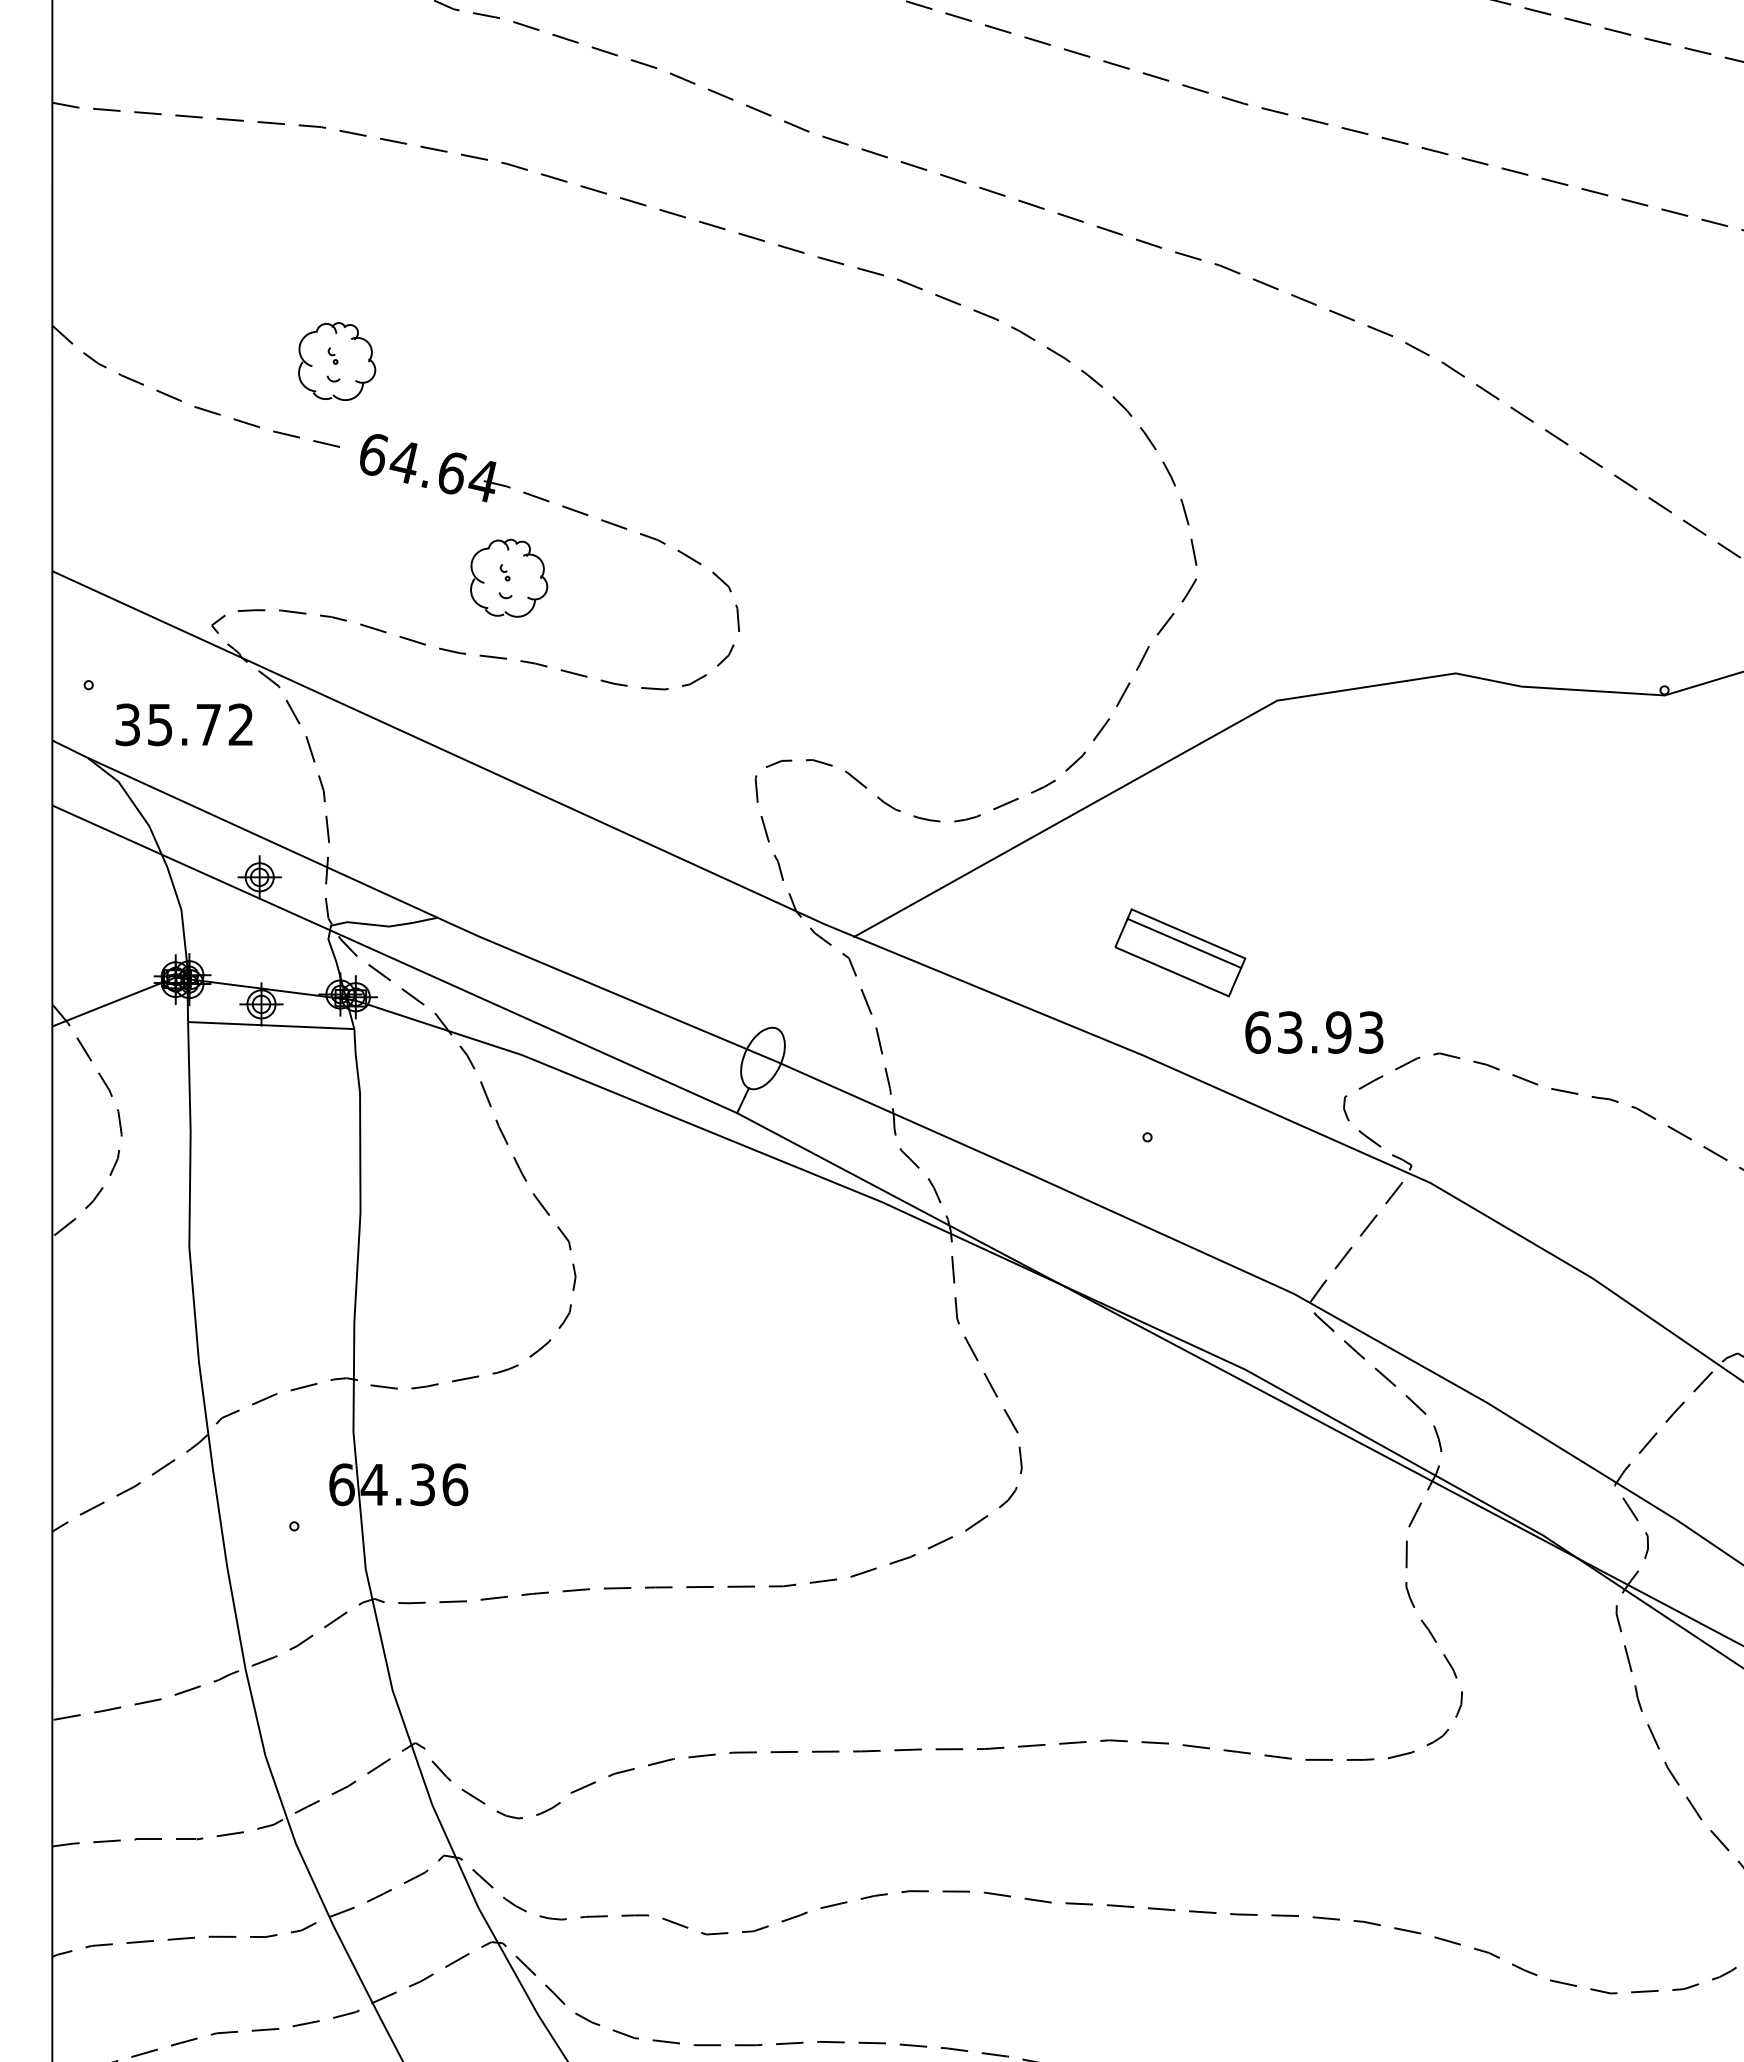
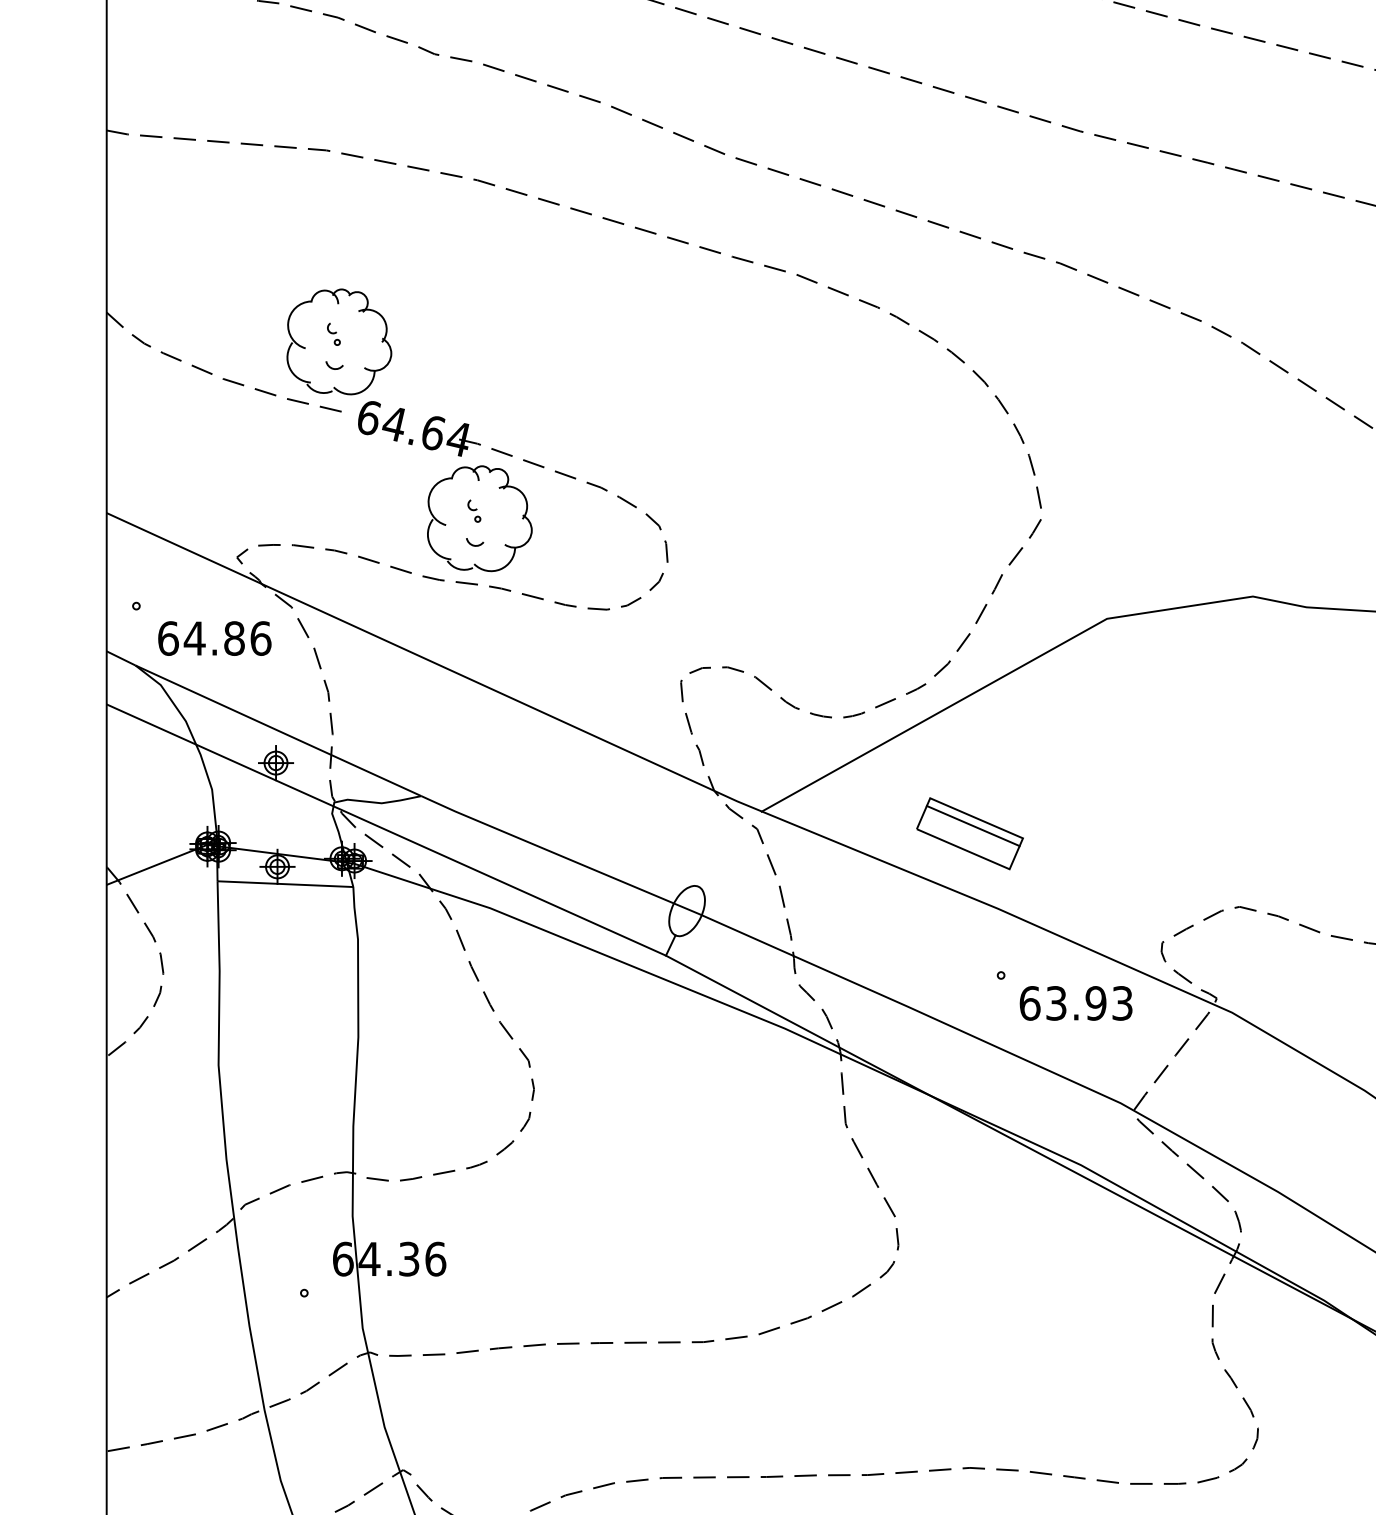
part: (336, 361) -> (338, 341), size x1.67
part: (508, 578) -> (479, 519), size x1.67
text: (184, 724) -> (214, 638), 35.72 -> 64.86
part: (1180, 952) -> (970, 833), moved
text: (1314, 1032) -> (1076, 1003), moved

